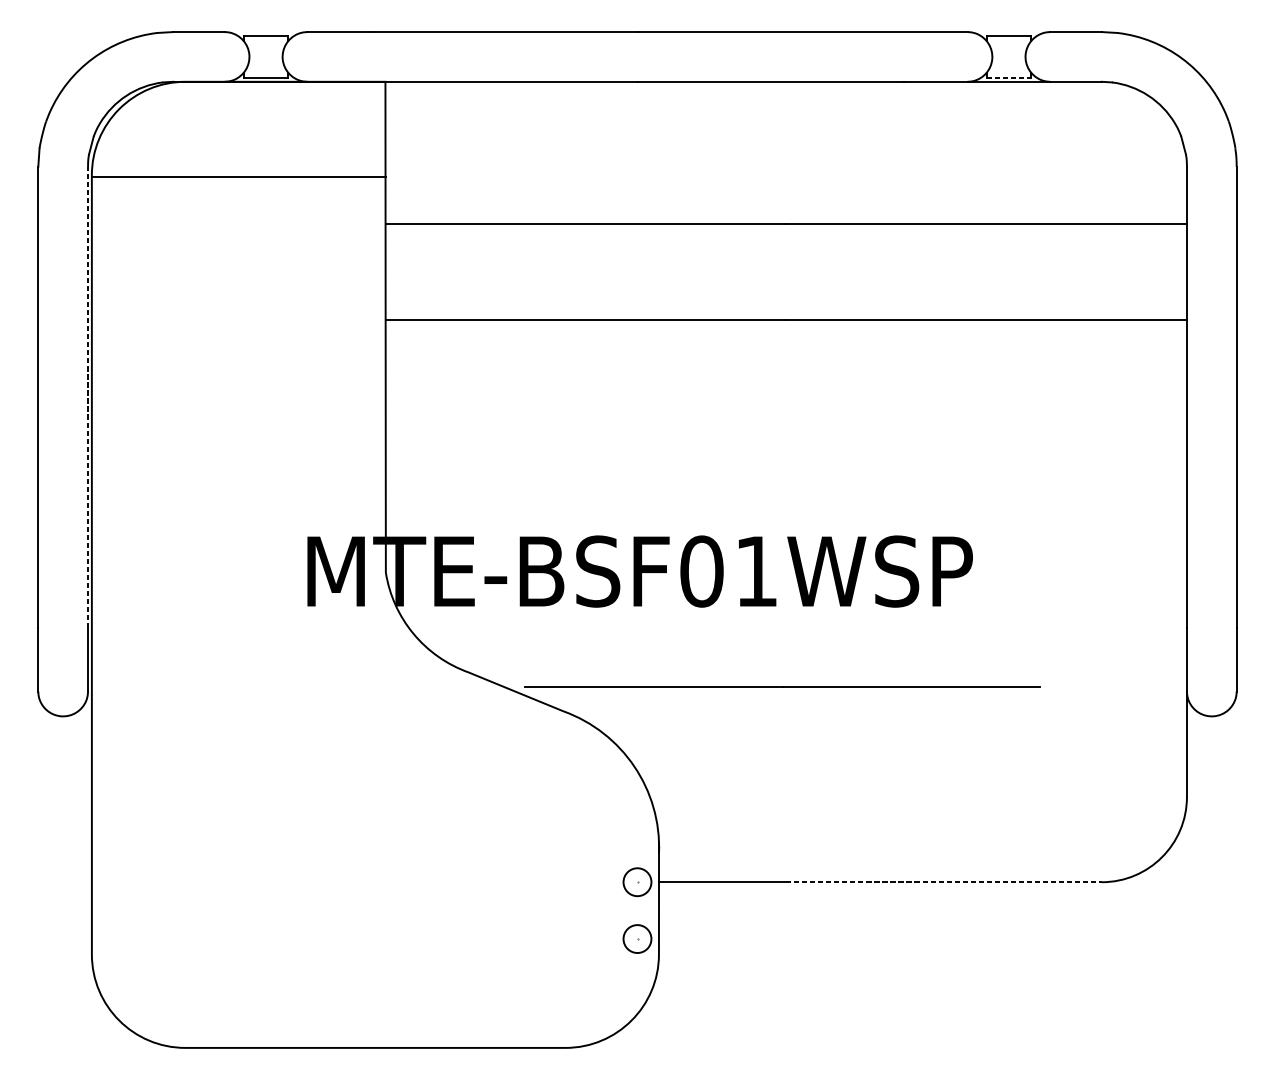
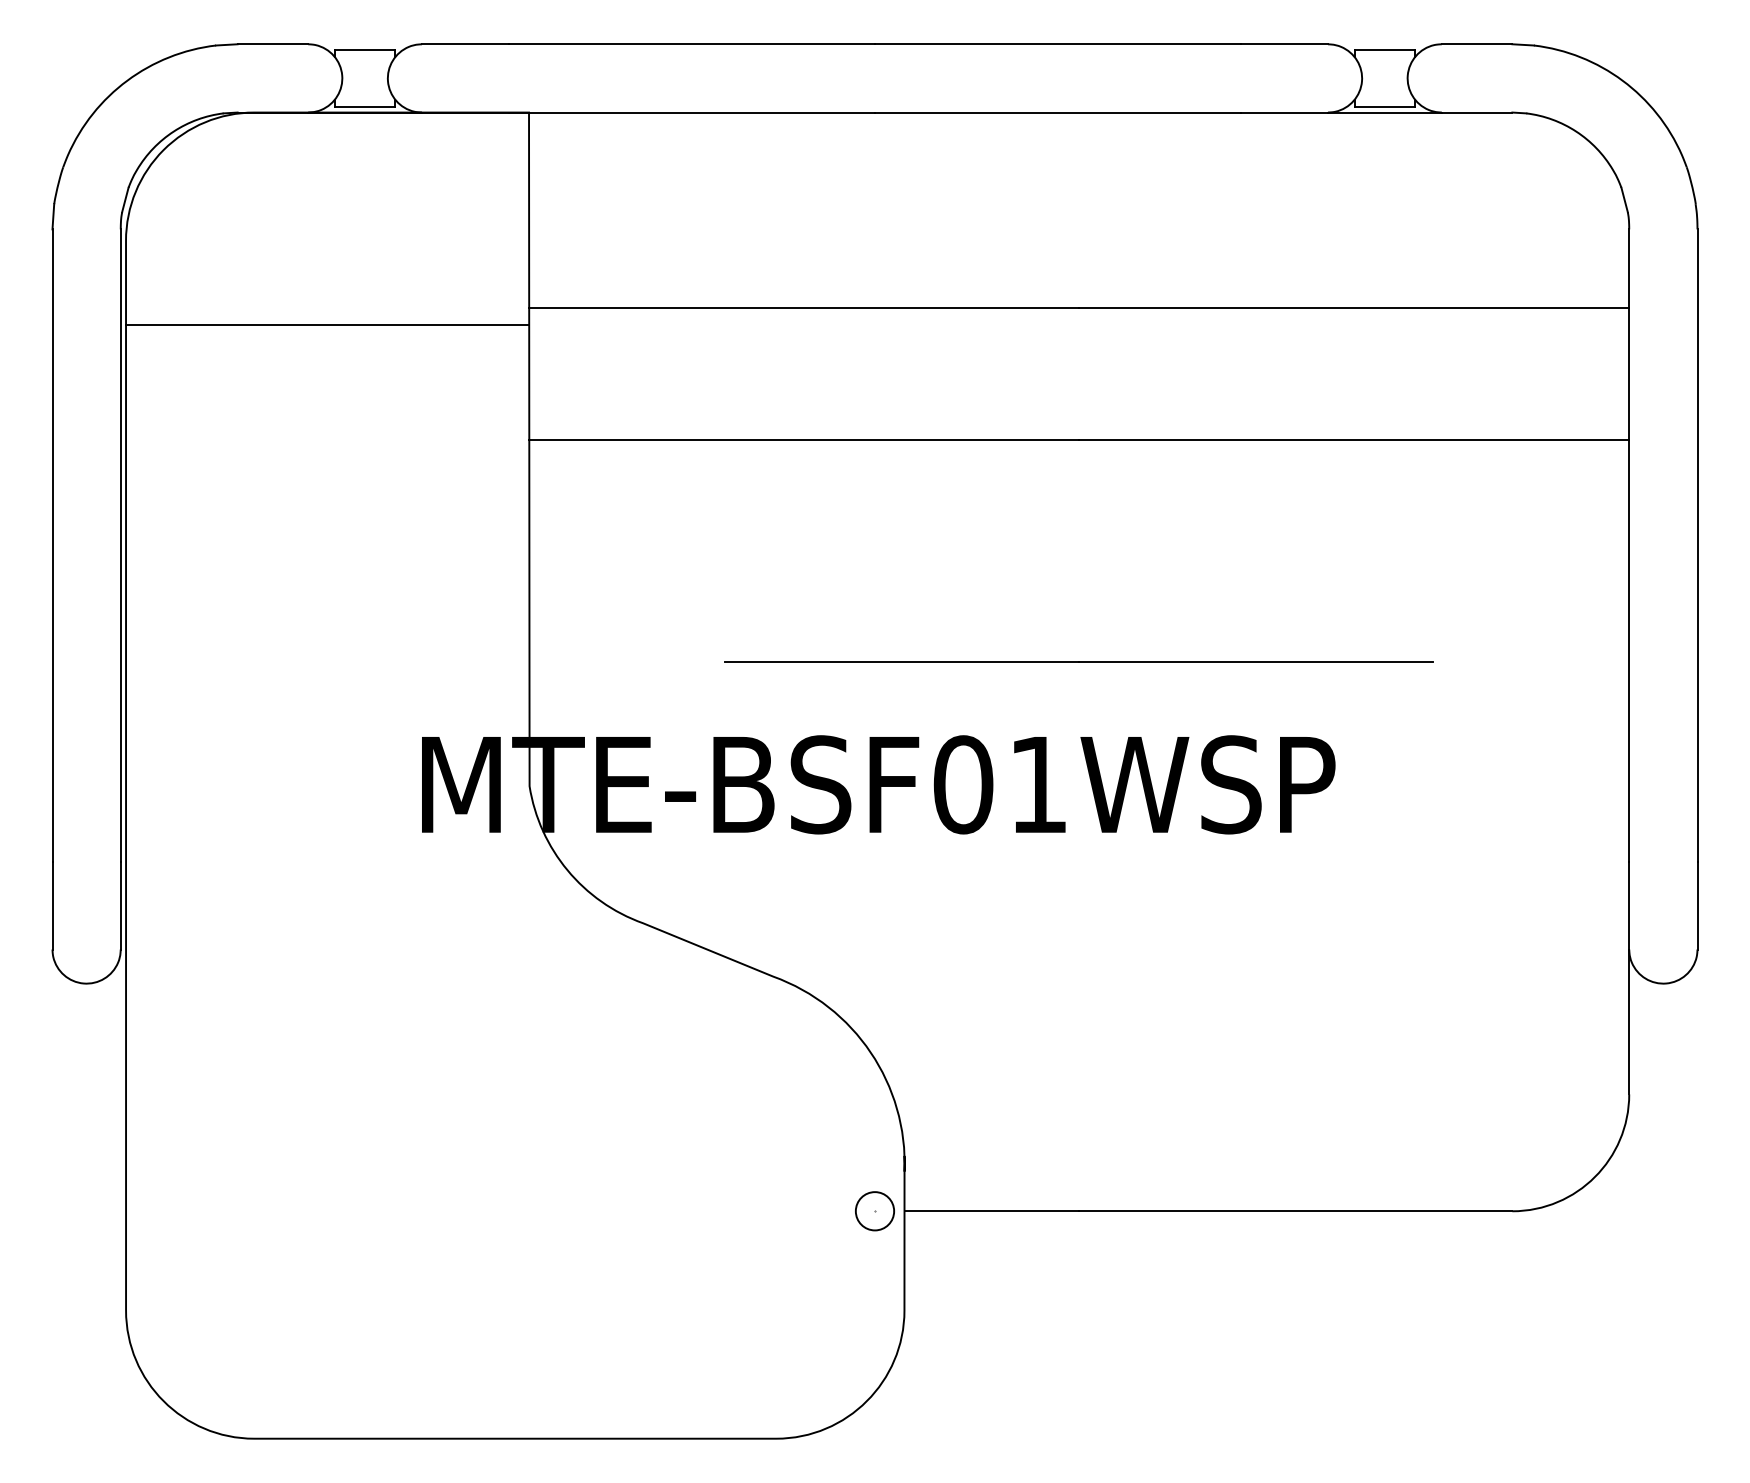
line: (1009, 78) -> (1385, 107), dashed -> solid
line: (238, 177) -> (327, 325), moved
line: (87, 397) -> (120, 545), dashed -> solid
line: (782, 687) -> (1078, 661), moved
line: (943, 882) -> (1295, 1211), dashed -> solid
part: (637, 939) -> (874, 1289), removed

